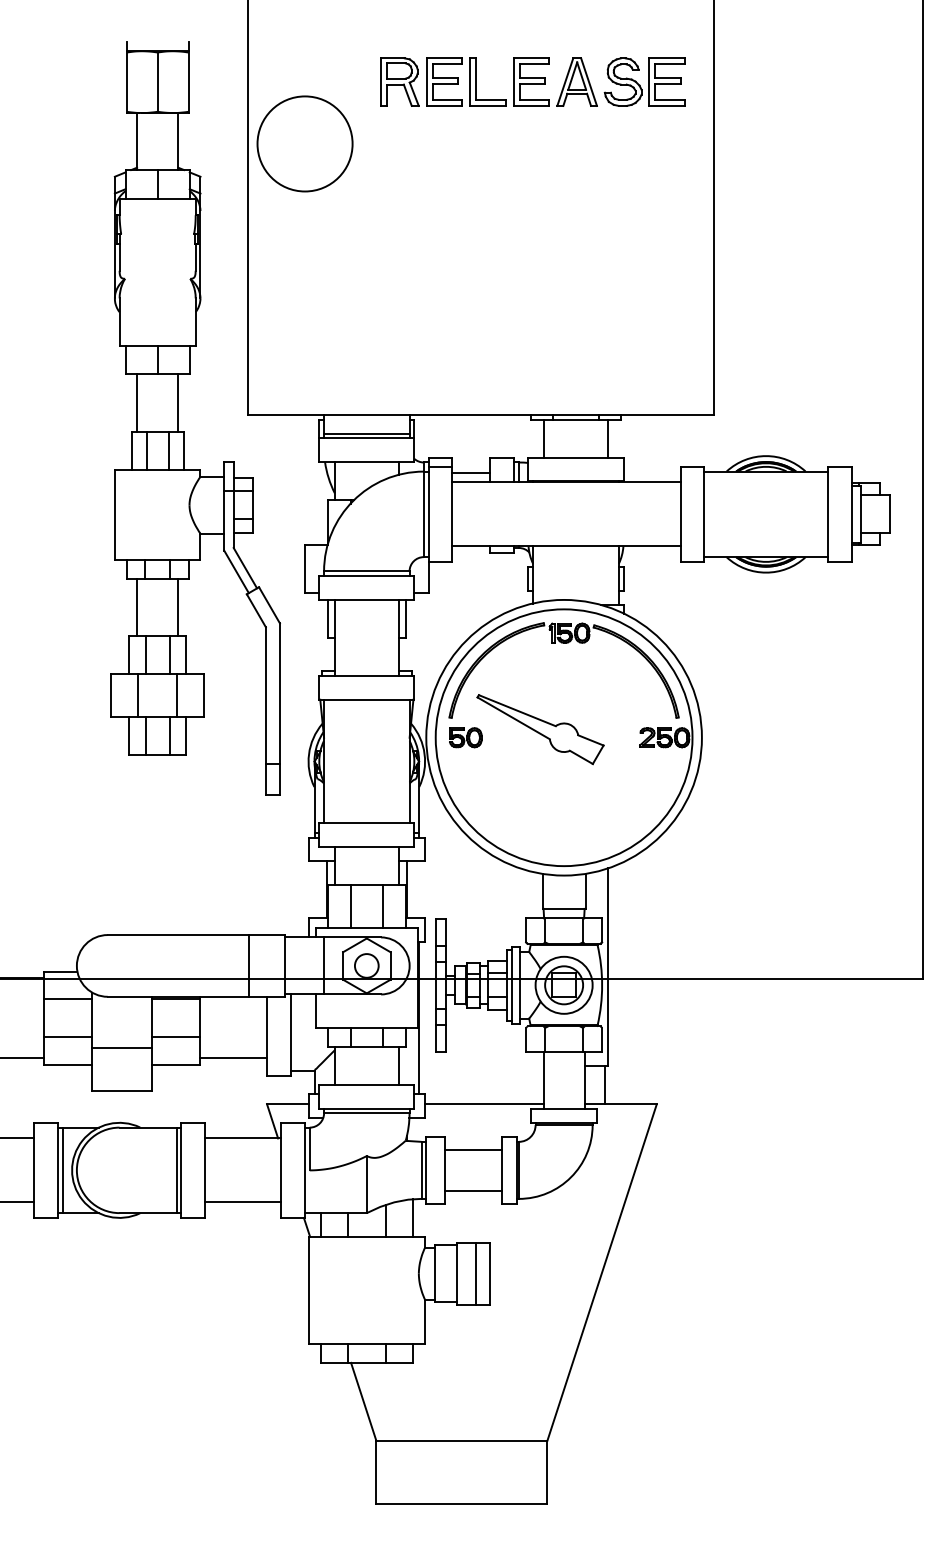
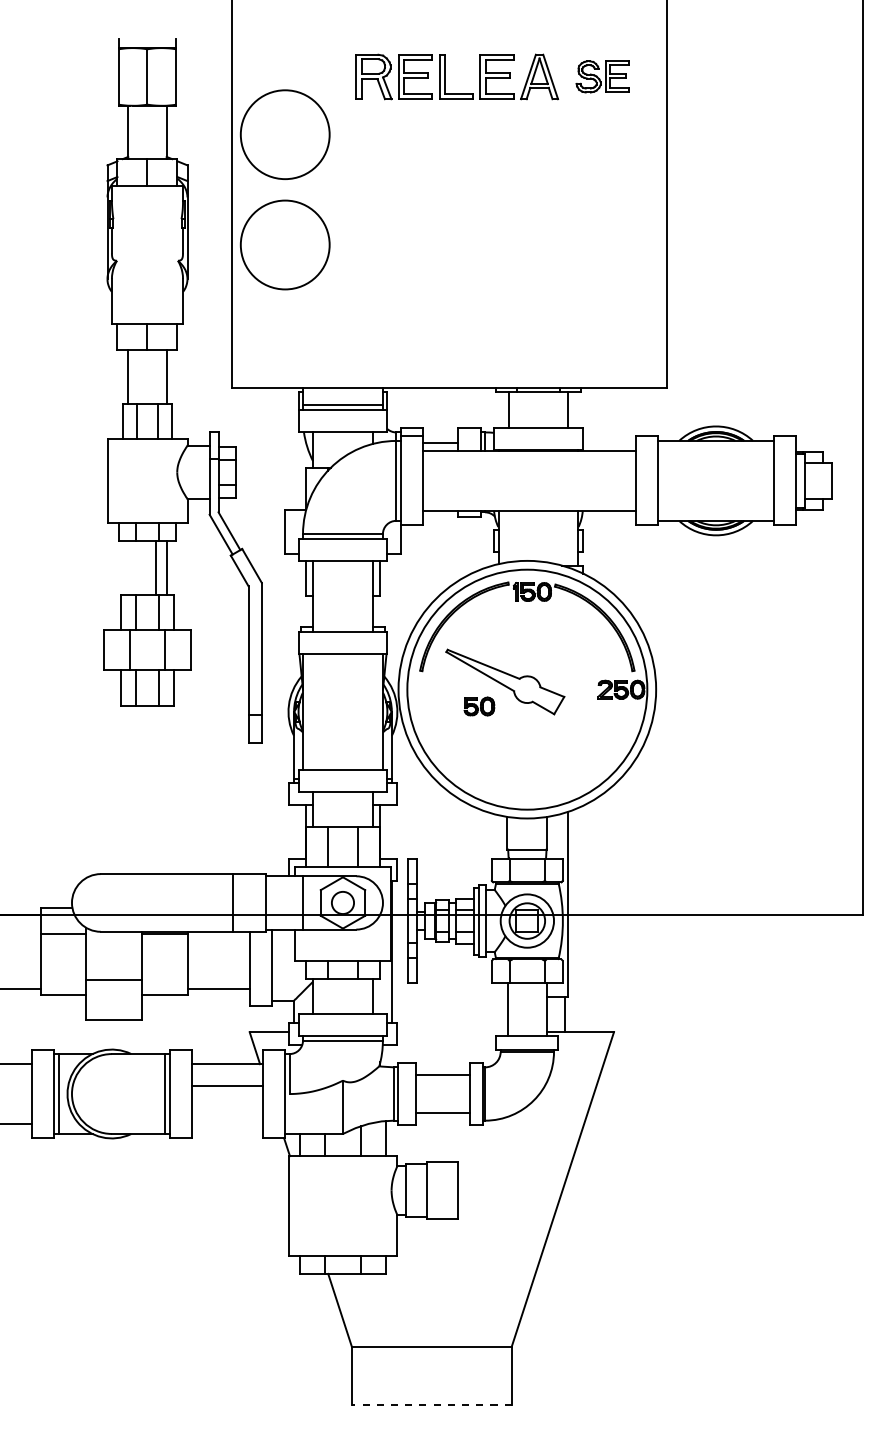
part: (644, 81) -> (602, 76), size x0.7
circle: (304, 261) -> (284, 244), added
line: (137, 606) -> (156, 567), moved
part: (465, 737) -> (479, 706), moved
line: (67, 1037) -> (63, 969), removed
line: (175, 1037) -> (164, 969), removed
line: (484, 1104) -> (452, 1032), removed
line: (243, 1202) -> (227, 1086), moved
line: (476, 1273) -> (445, 1190), removed
line: (461, 1503) -> (431, 1405), solid -> dashed

